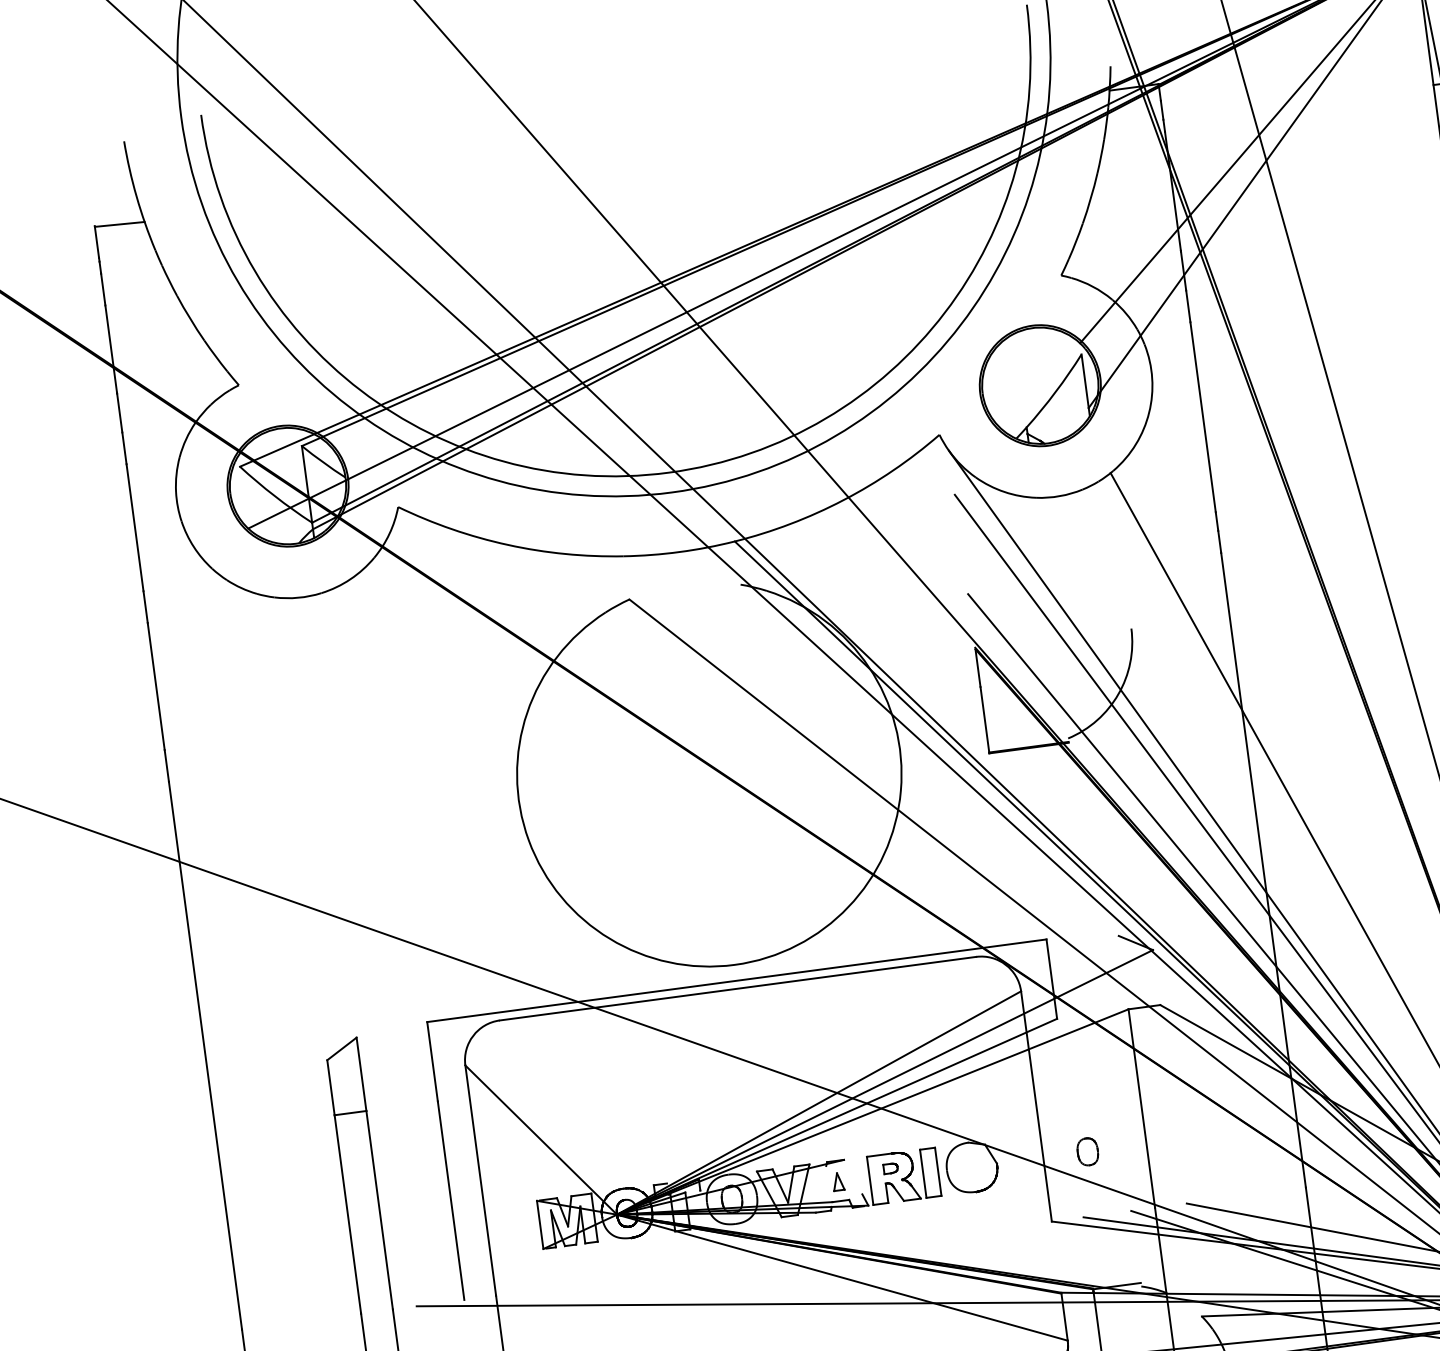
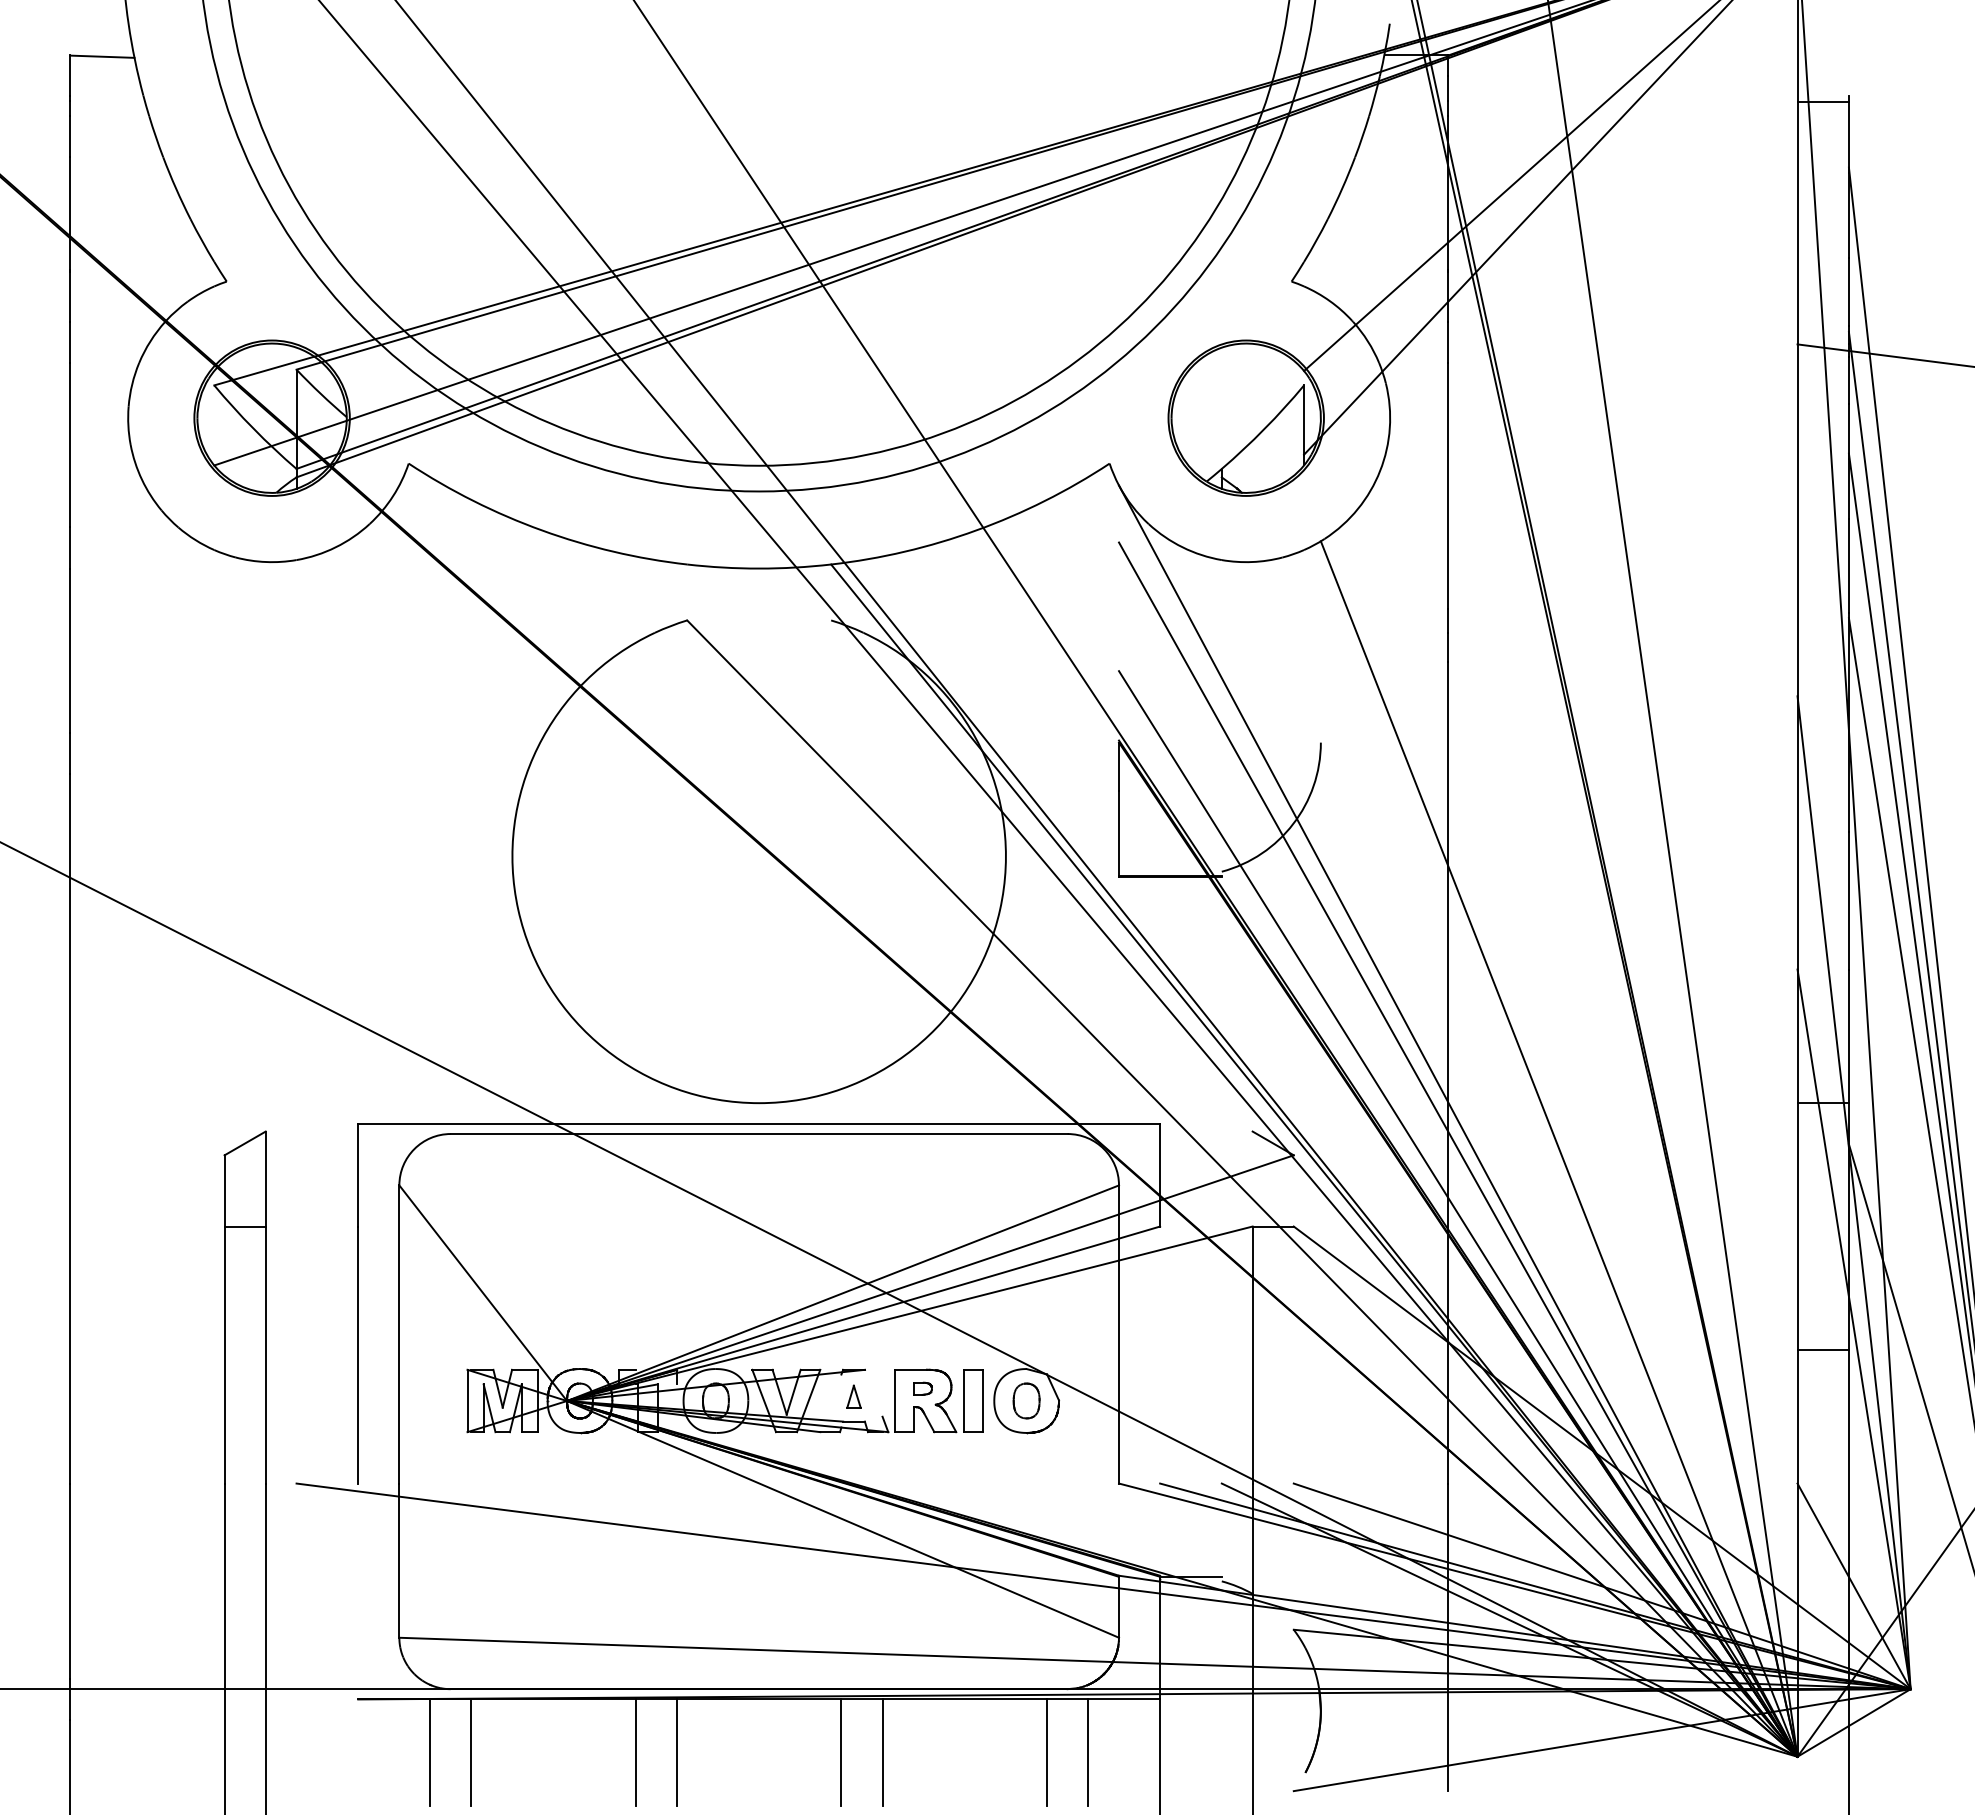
part: (1087, 1151) -> (1026, 1400), moved

